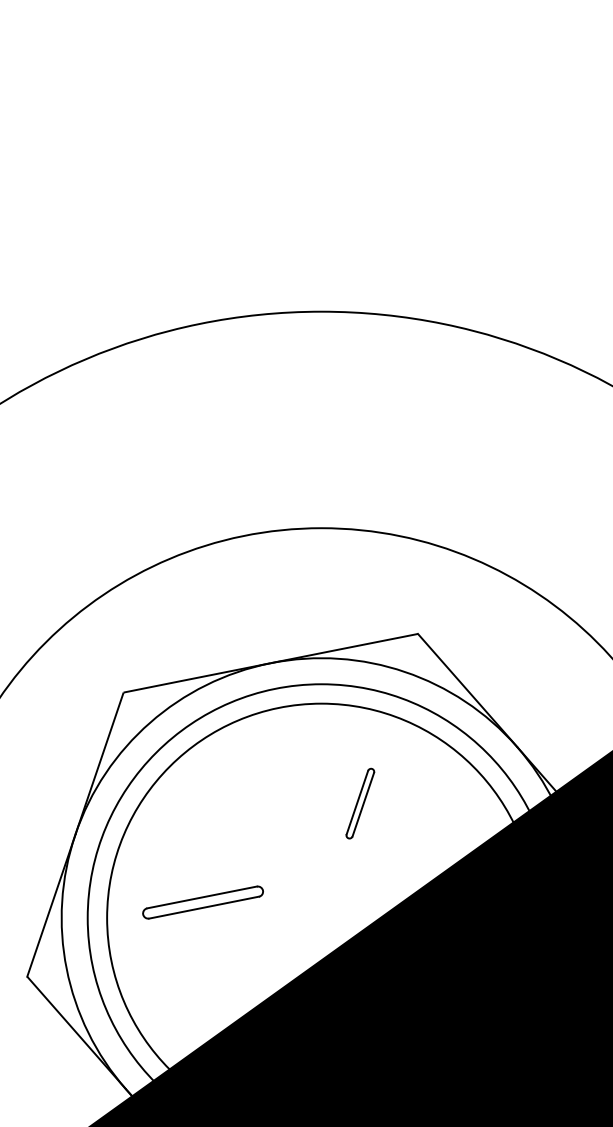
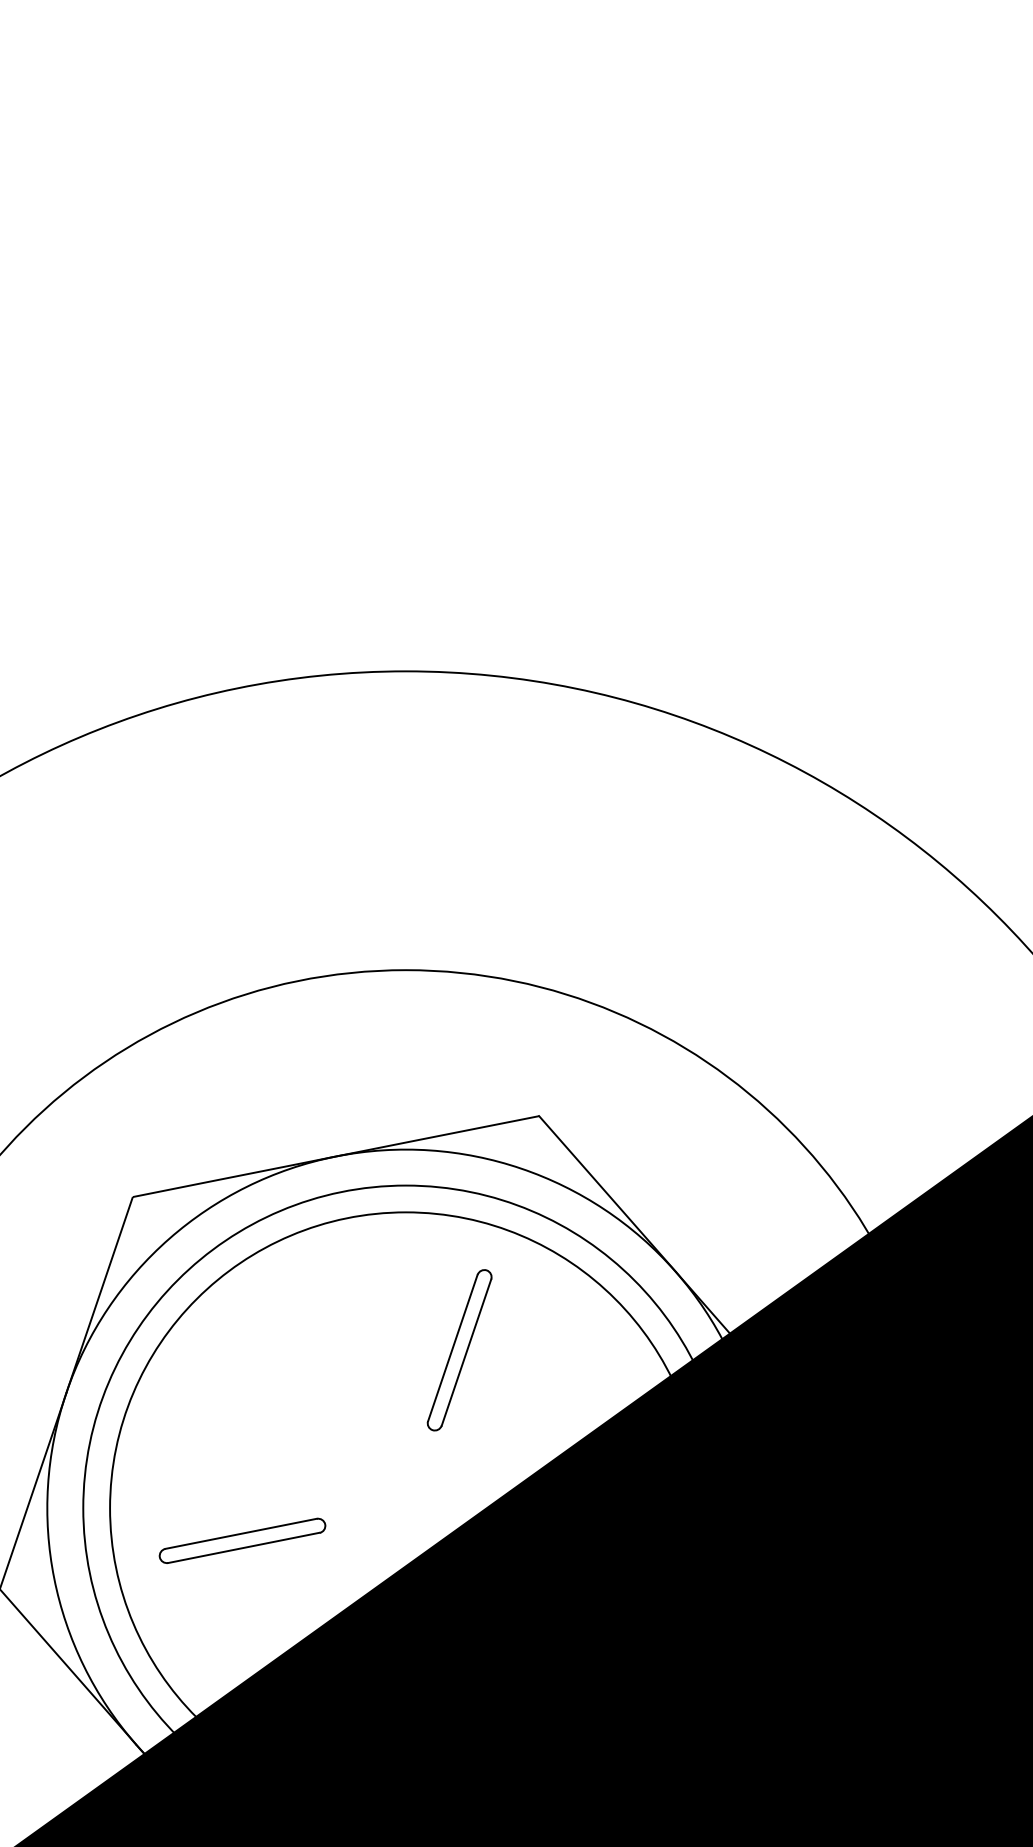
part: (360, 803) -> (459, 1350), size x1.67
part: (203, 902) -> (242, 1540), moved

